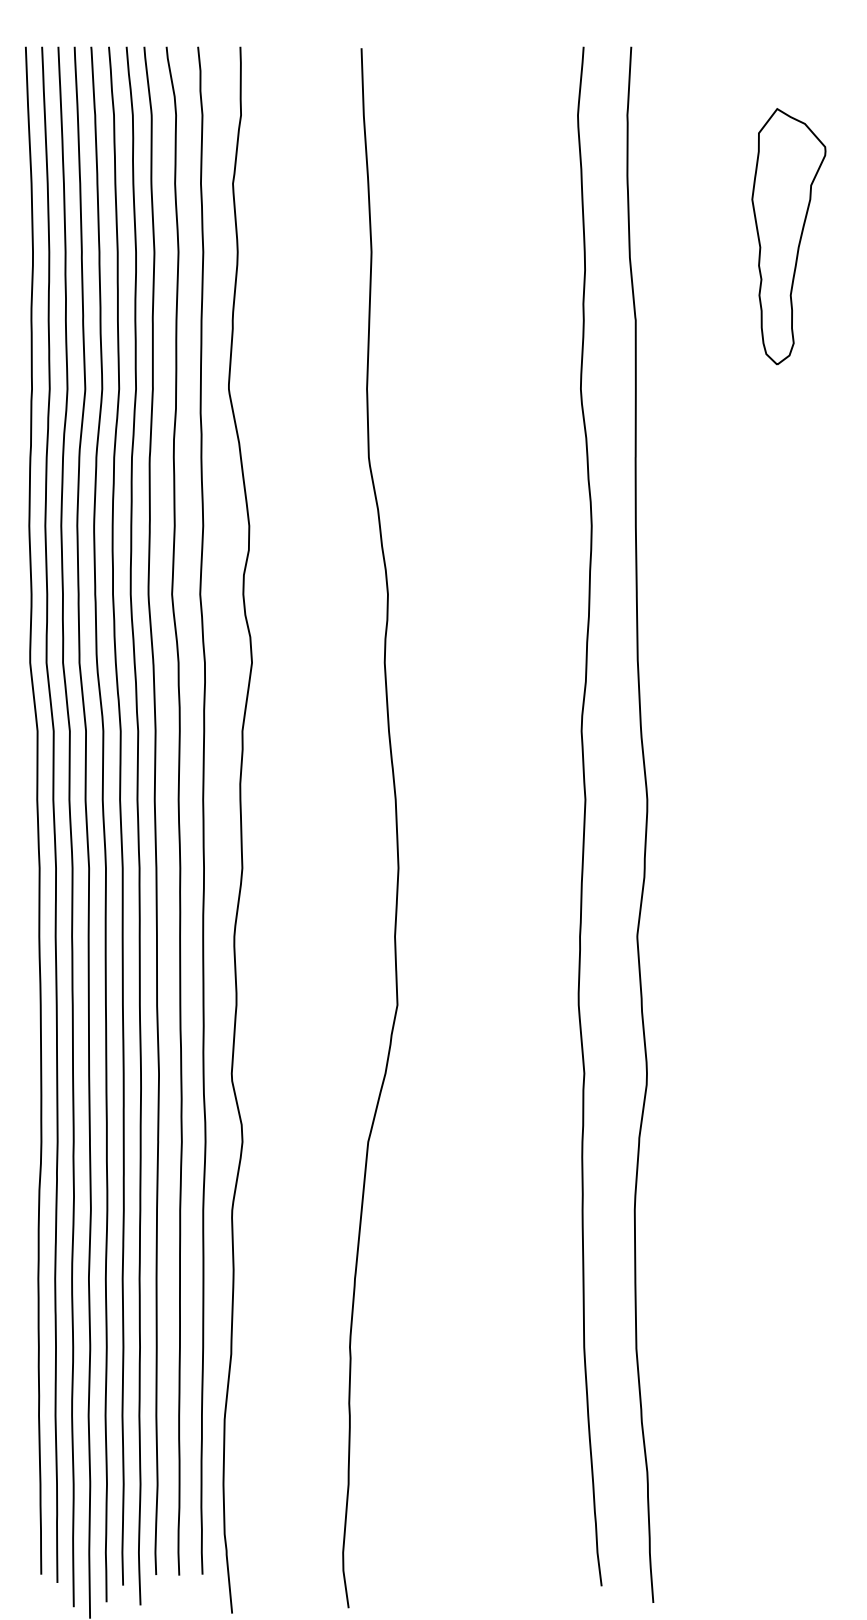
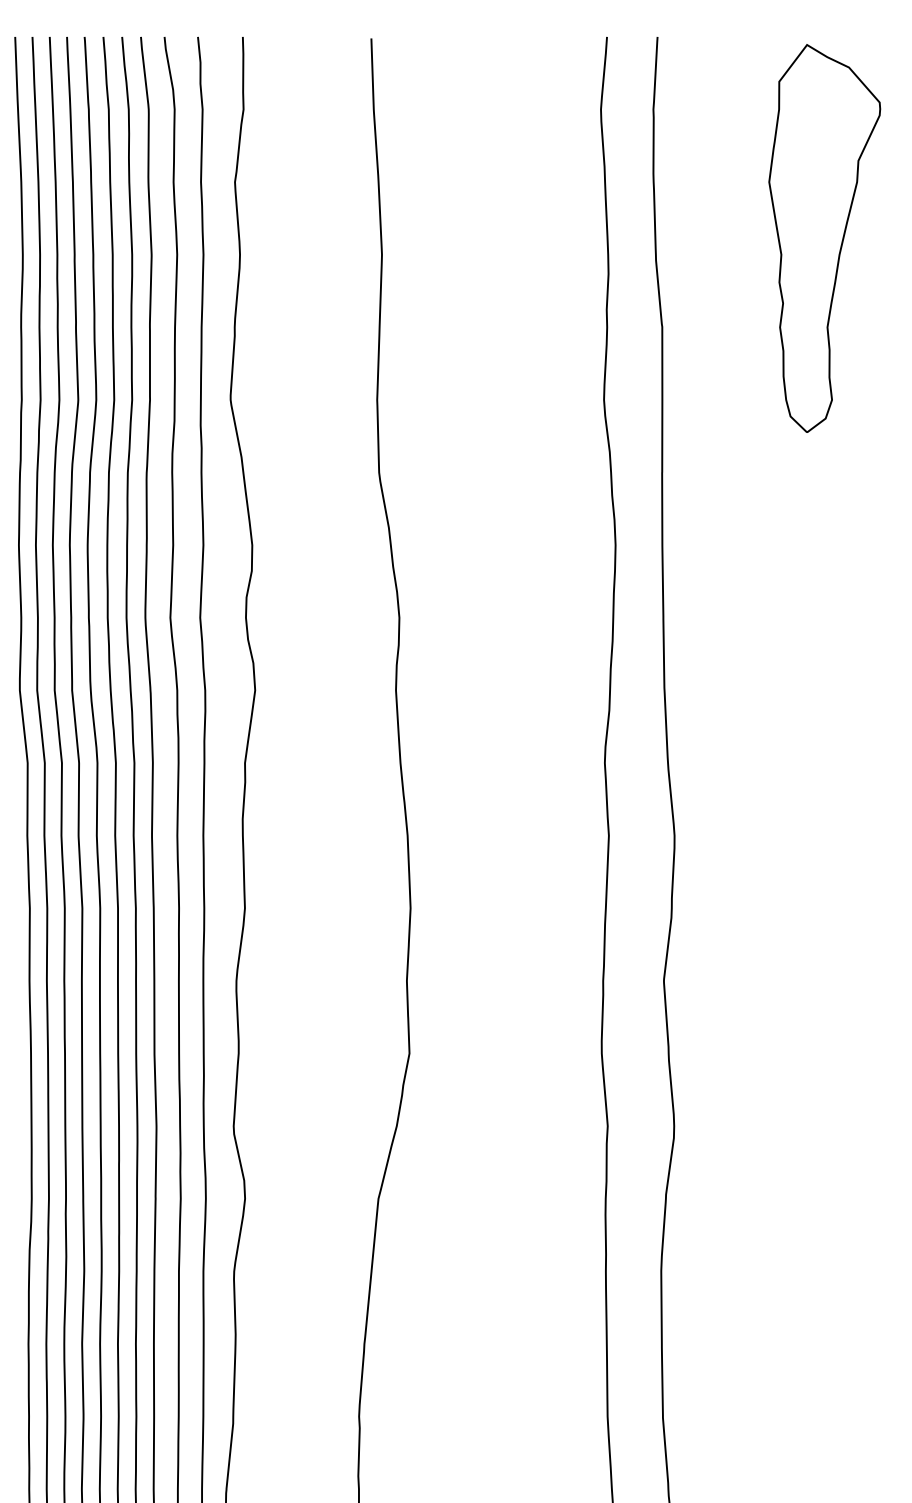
part: (788, 236) -> (824, 238), size x1.43

